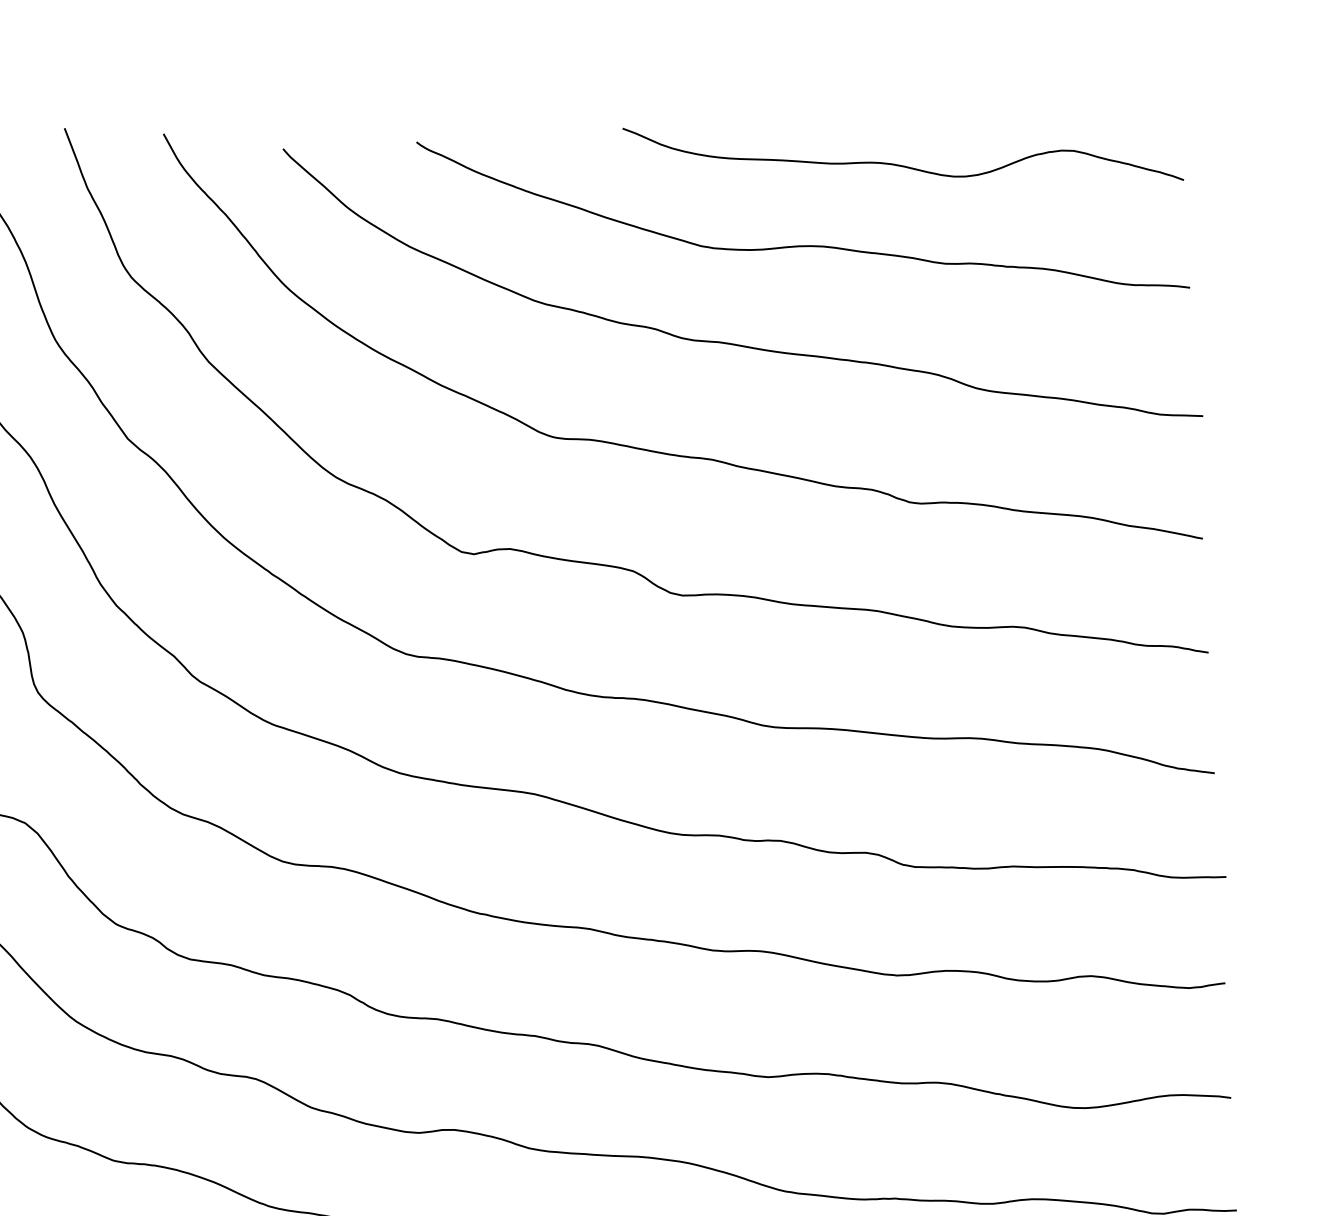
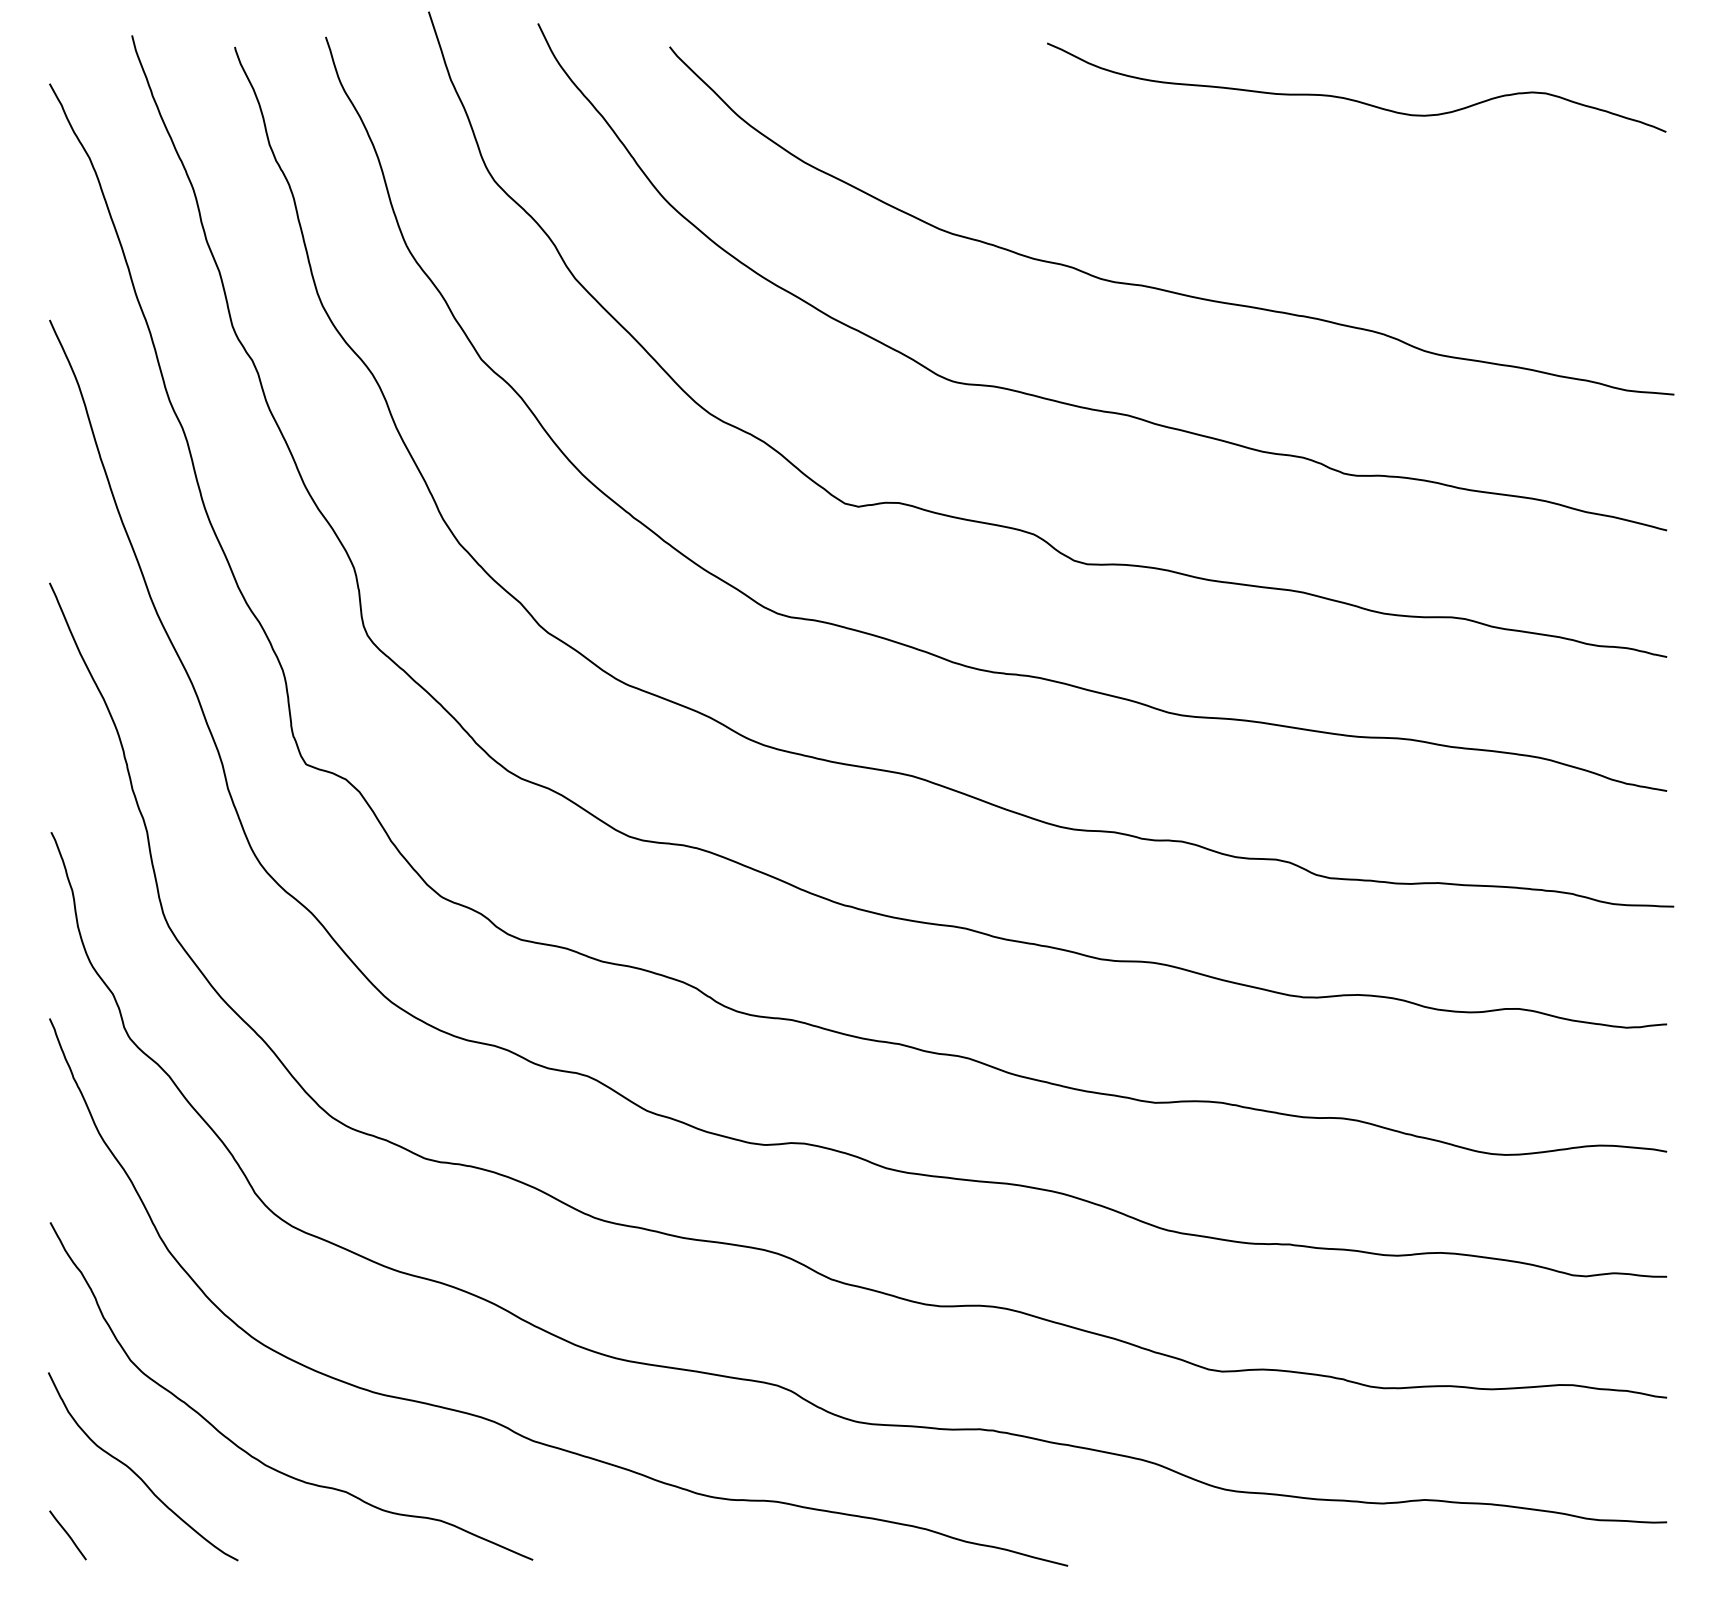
curve: (801, 245) -> (1238, 182), removed

